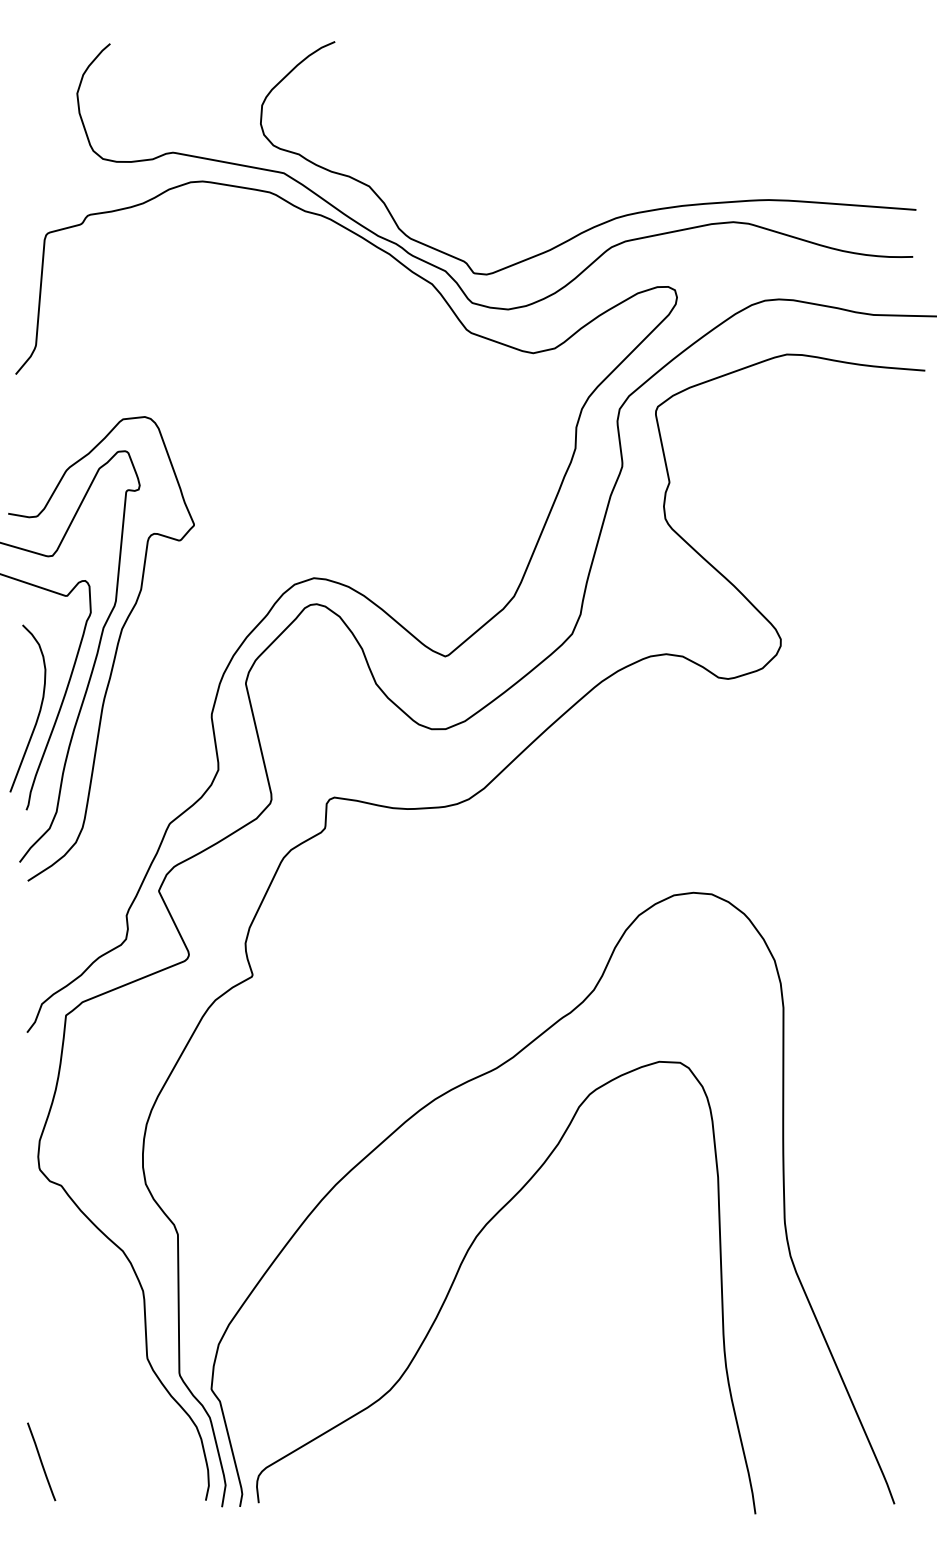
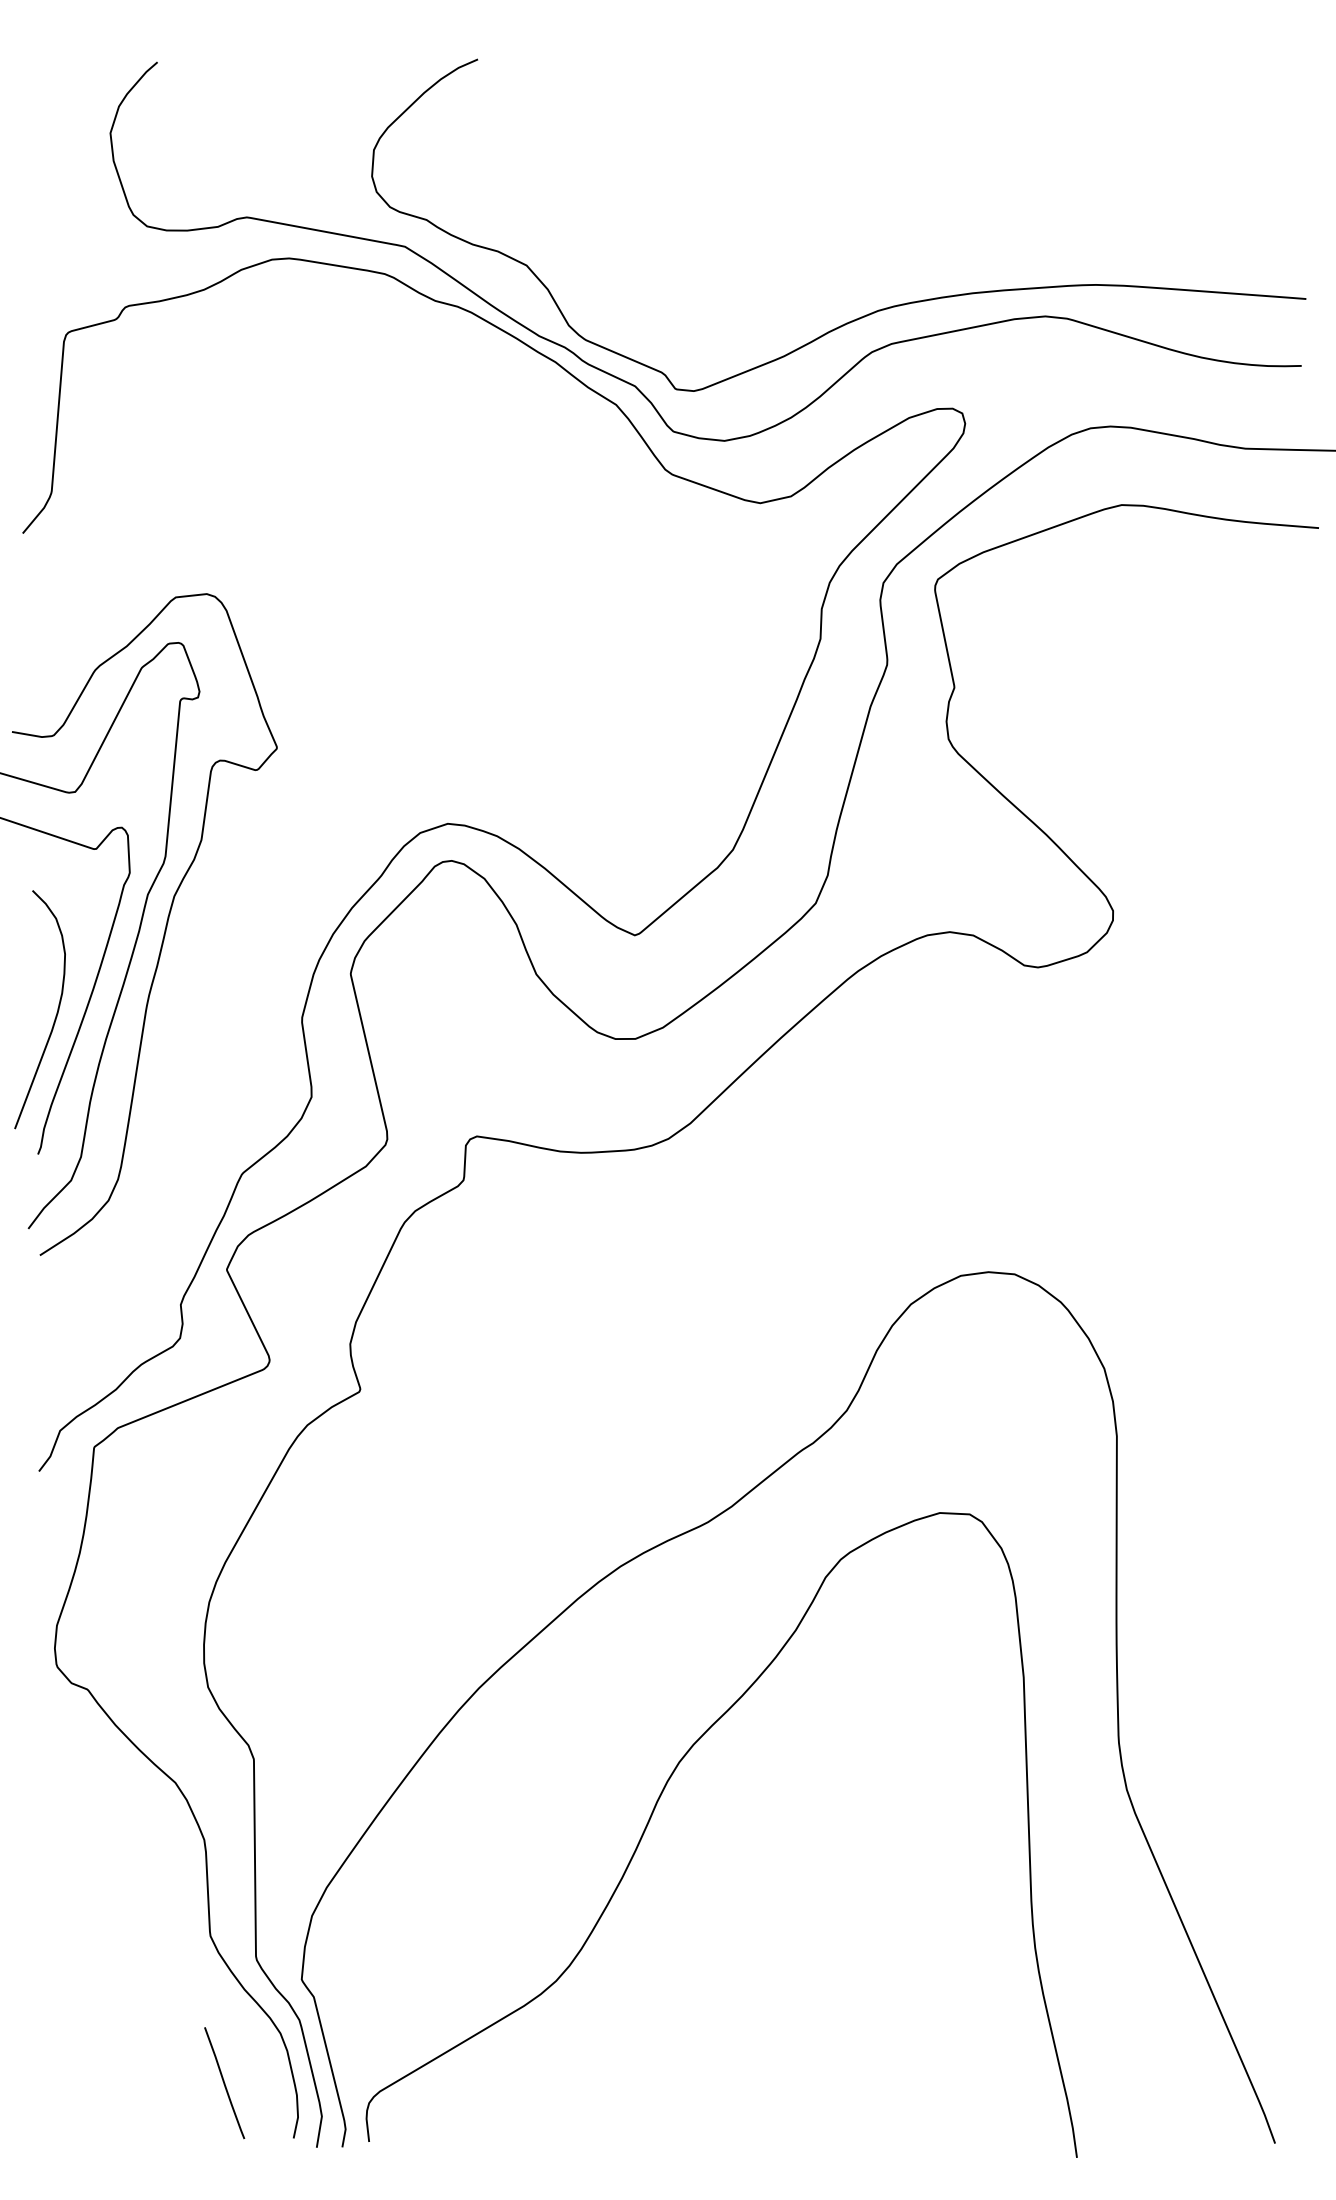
line: (41, 1462) -> (224, 2083), moved

